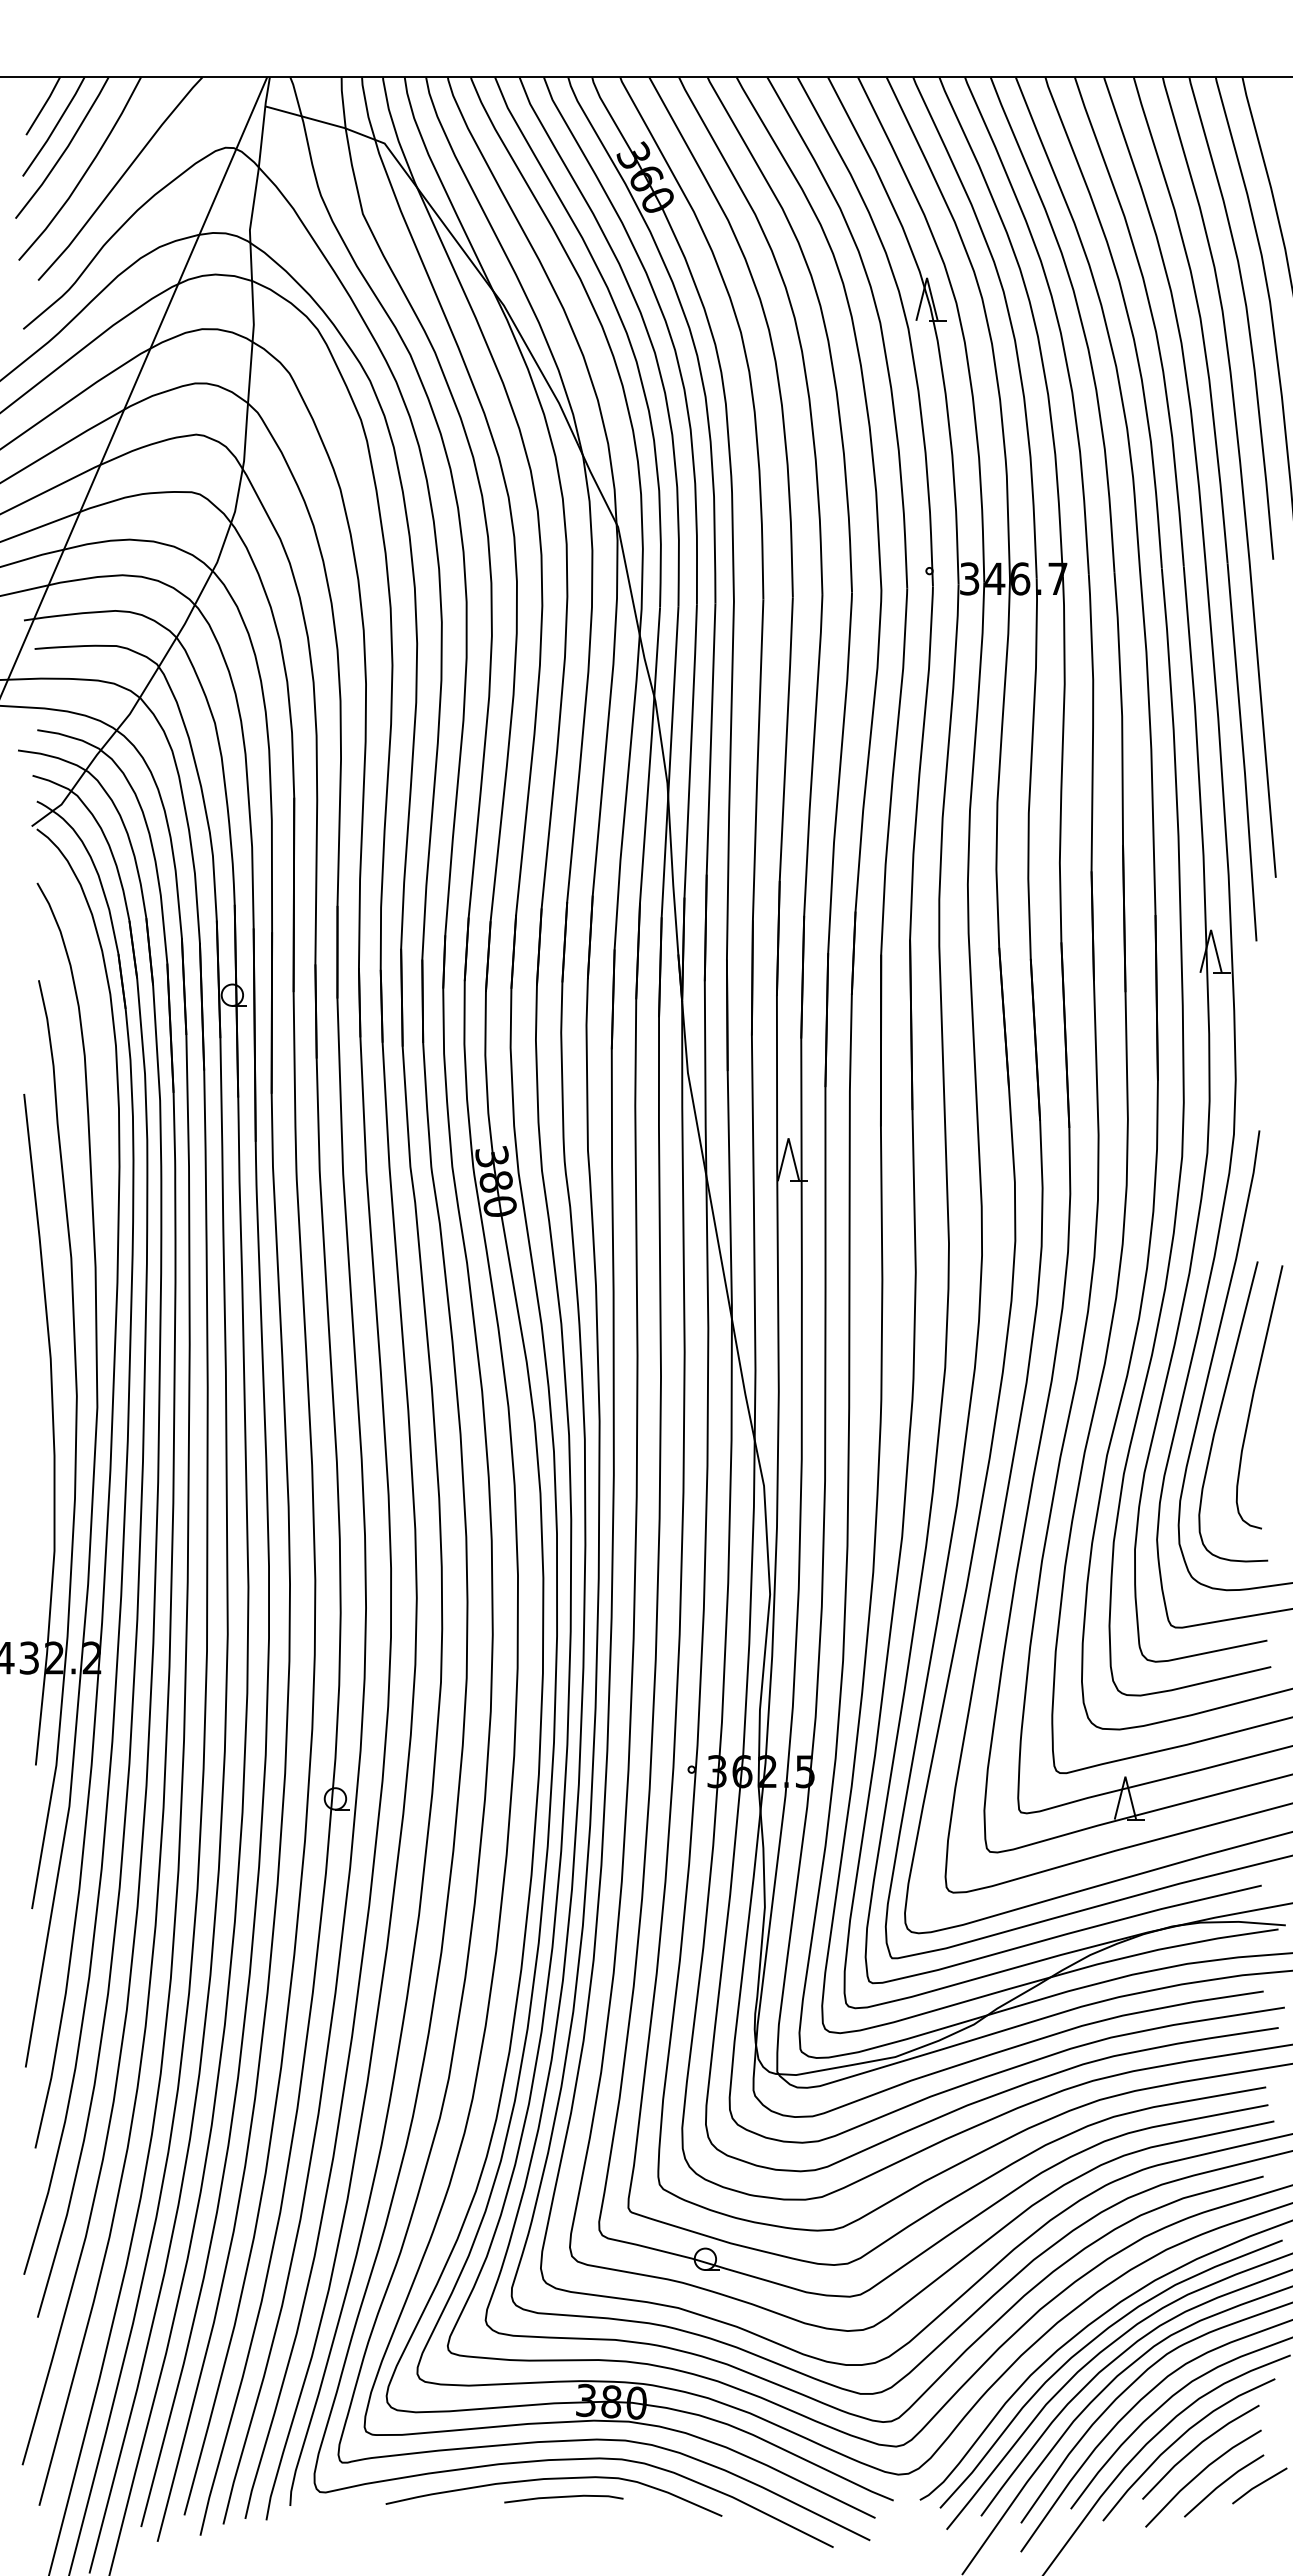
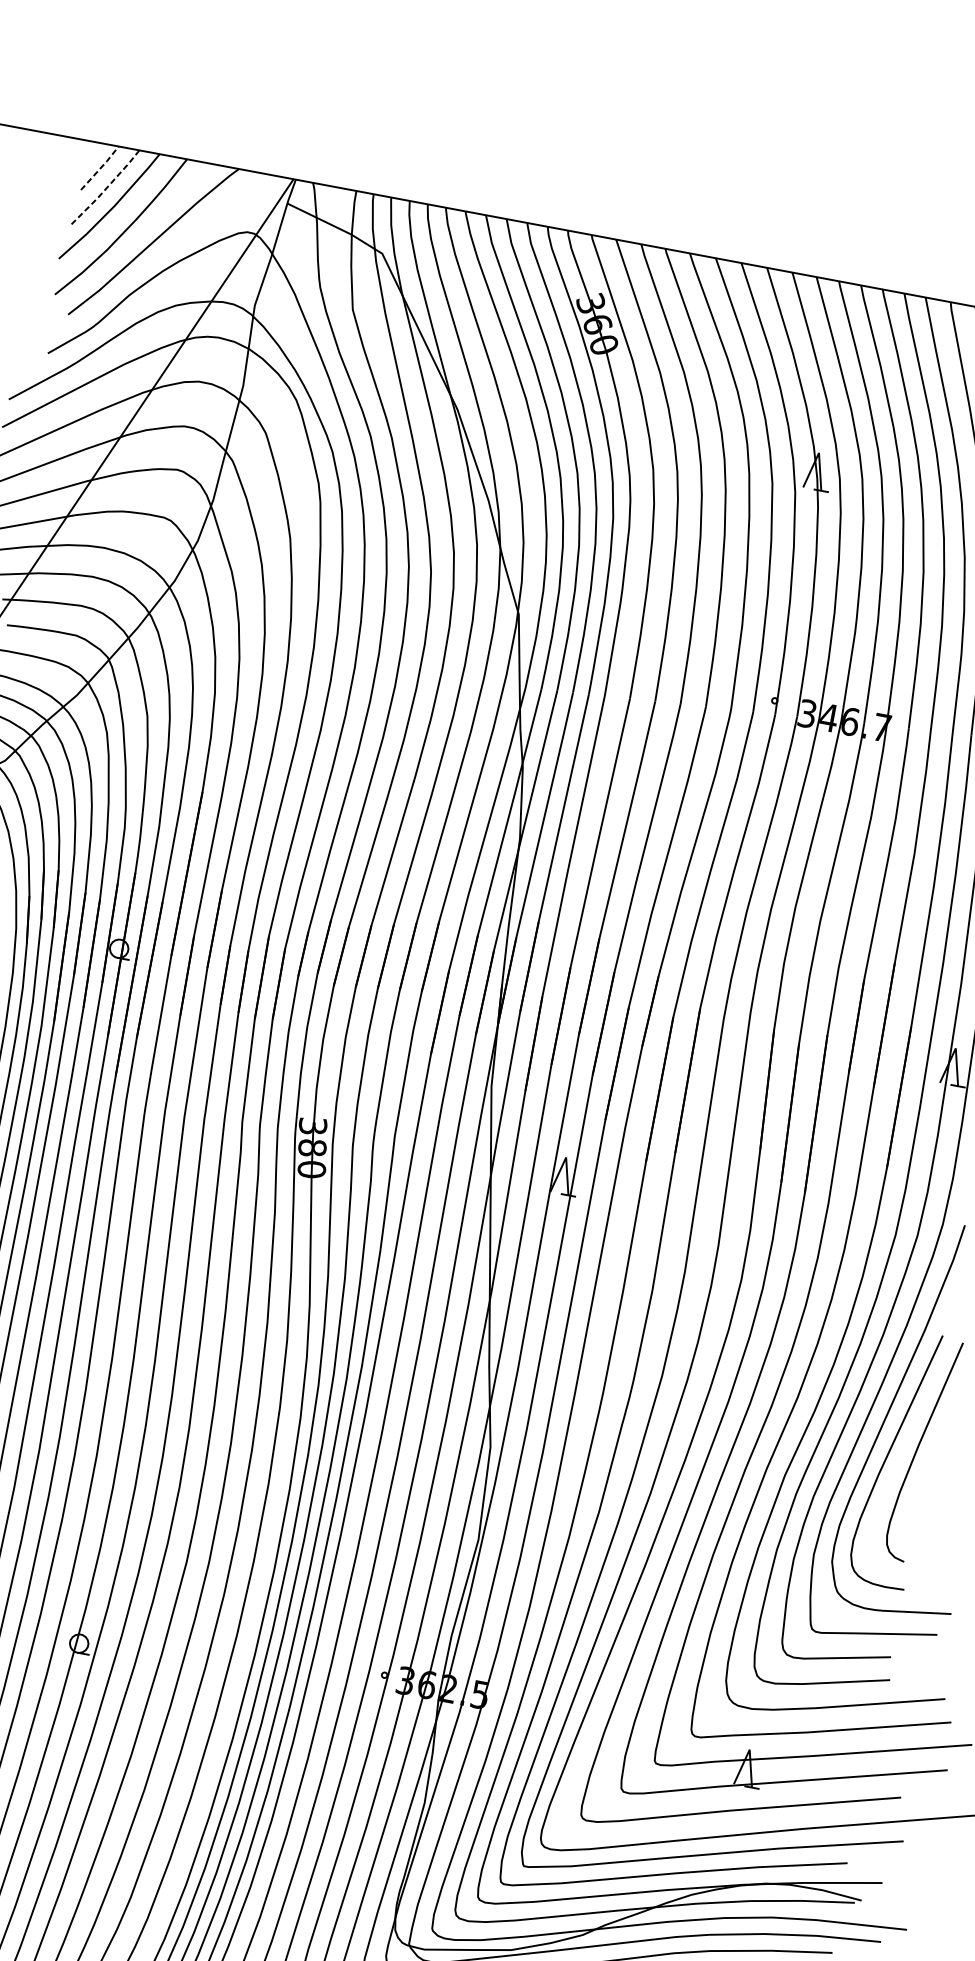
line: (44, 105) -> (101, 167), solid -> dashed
line: (55, 127) -> (106, 188), solid -> dashed

